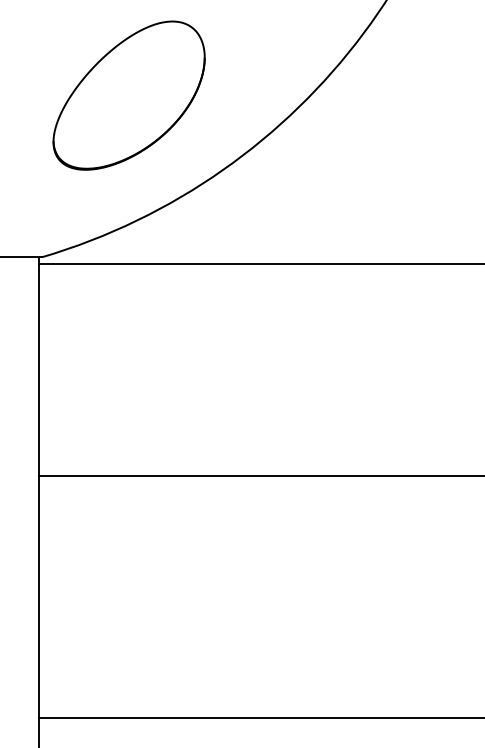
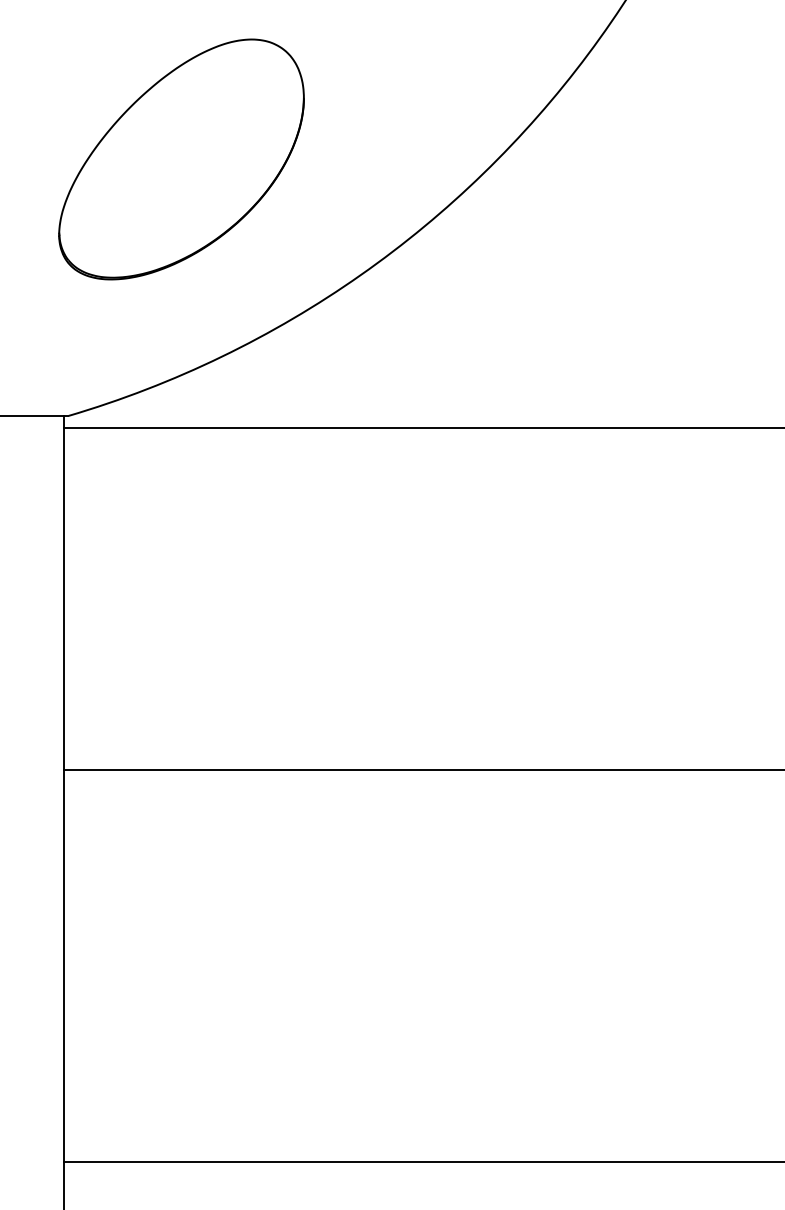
part: (128, 95) -> (180, 159), moved

